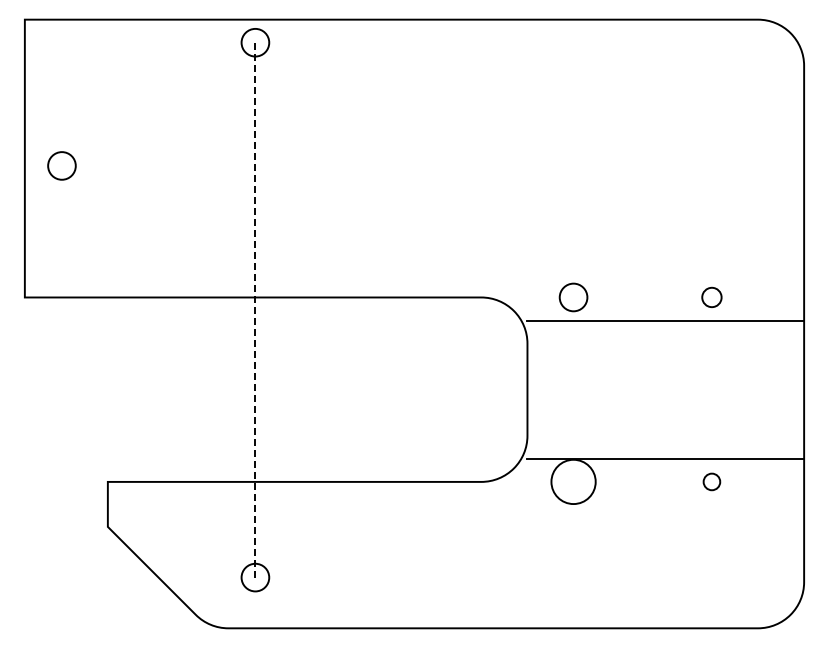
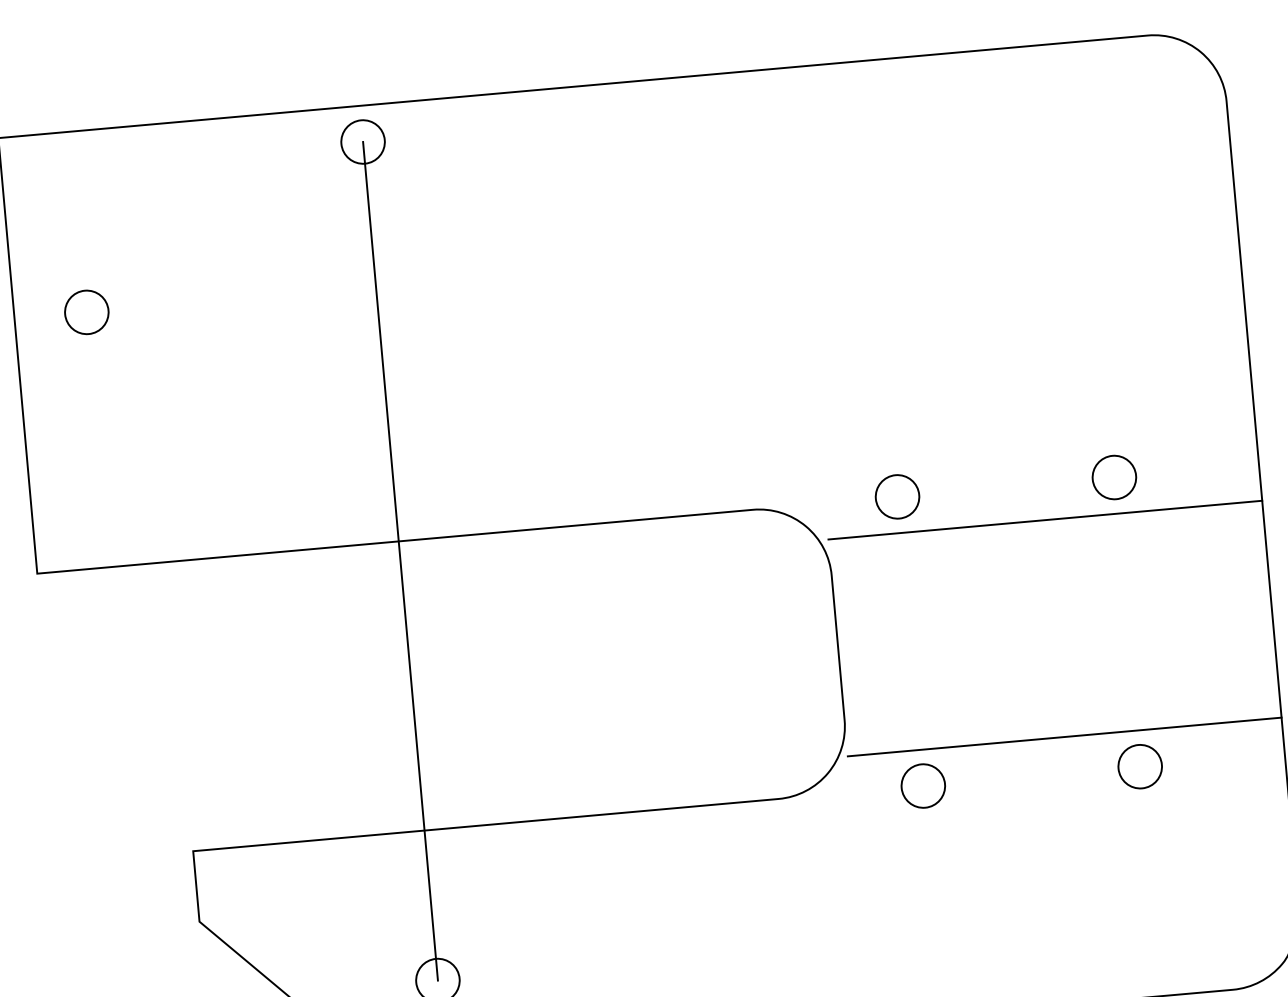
circle: (61, 165) -> (86, 311), moved
circle: (711, 297) -> (1113, 477), size x1.43
line: (255, 310) -> (400, 561), dashed -> solid
circle: (573, 481) -> (923, 785), size x0.62
circle: (711, 481) -> (1139, 766), size x1.67

